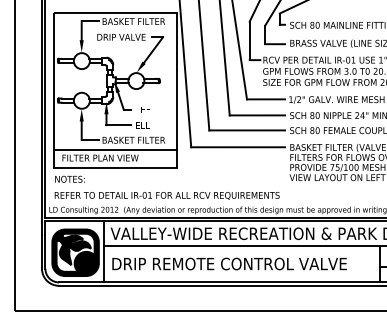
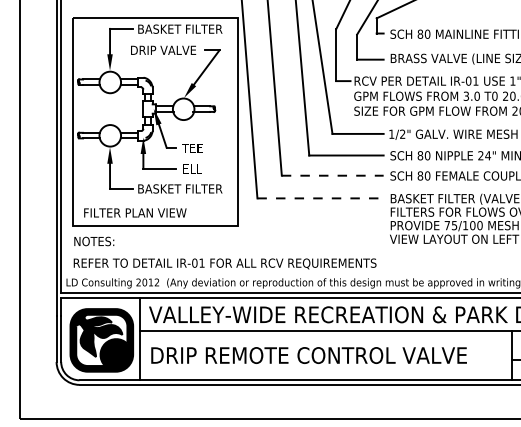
line: (247, 130) -> (333, 175), solid -> dashed
line: (238, 147) -> (321, 198), solid -> dashed
line: (115, 149) -> (155, 201), removed

